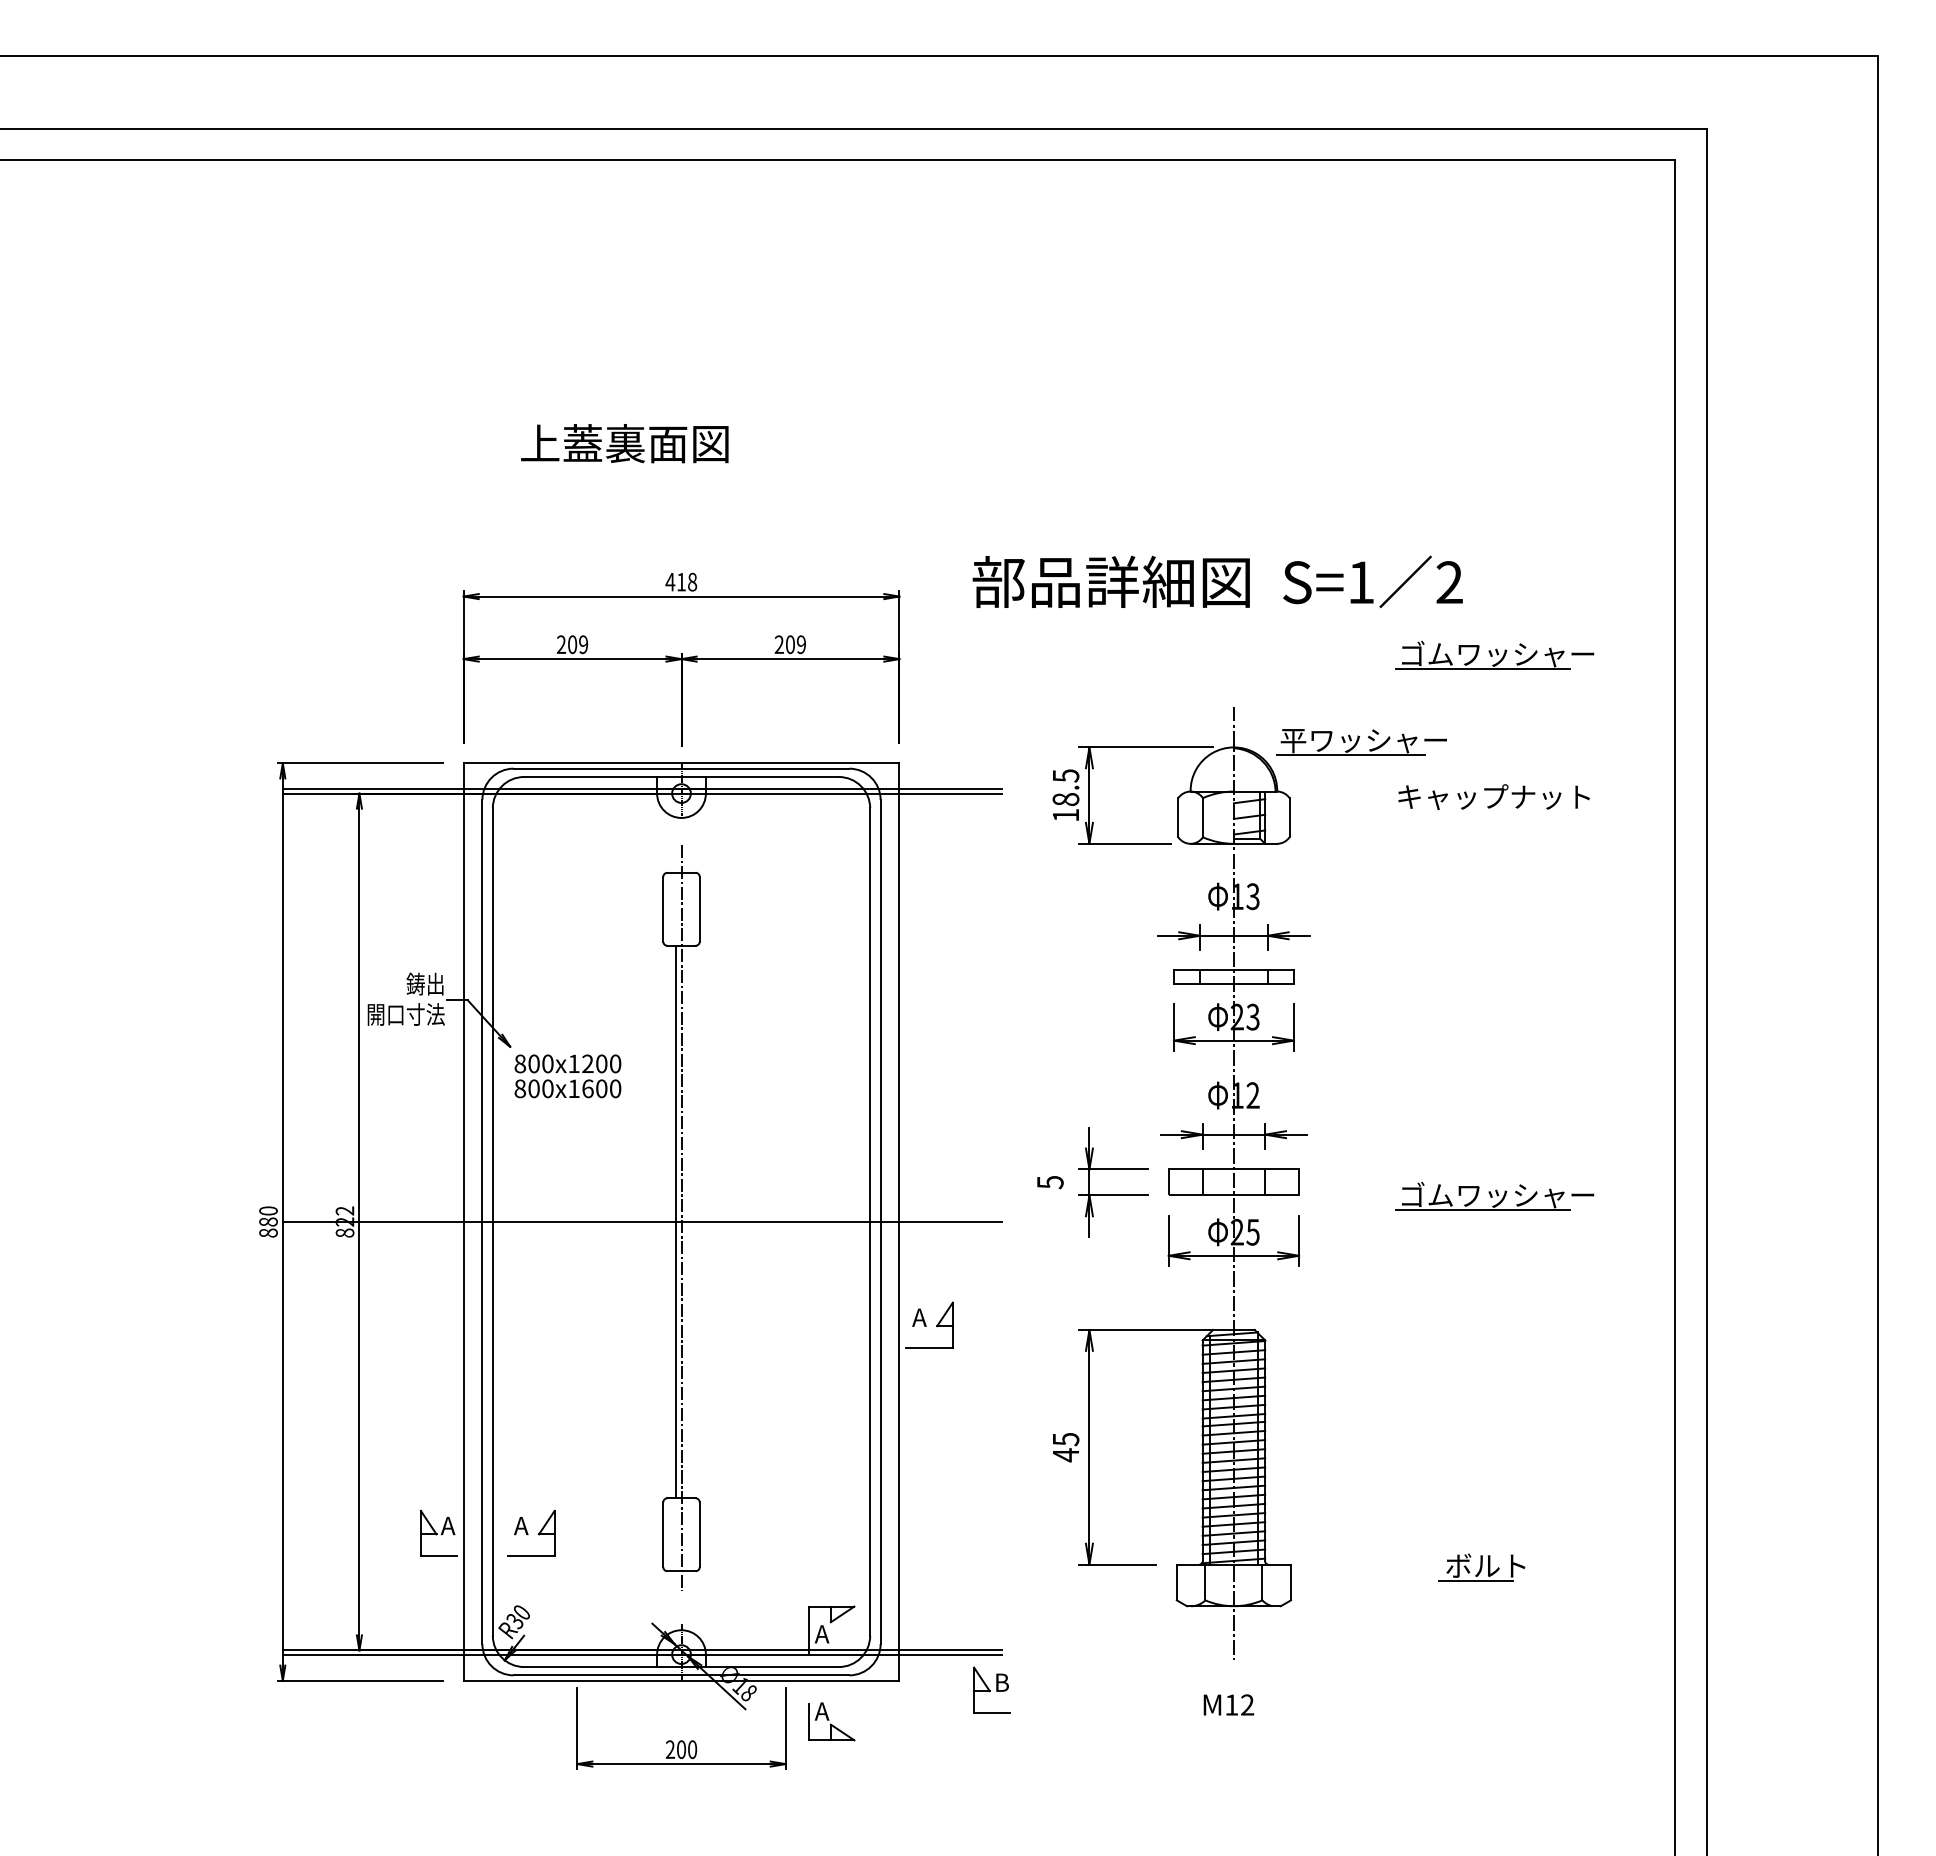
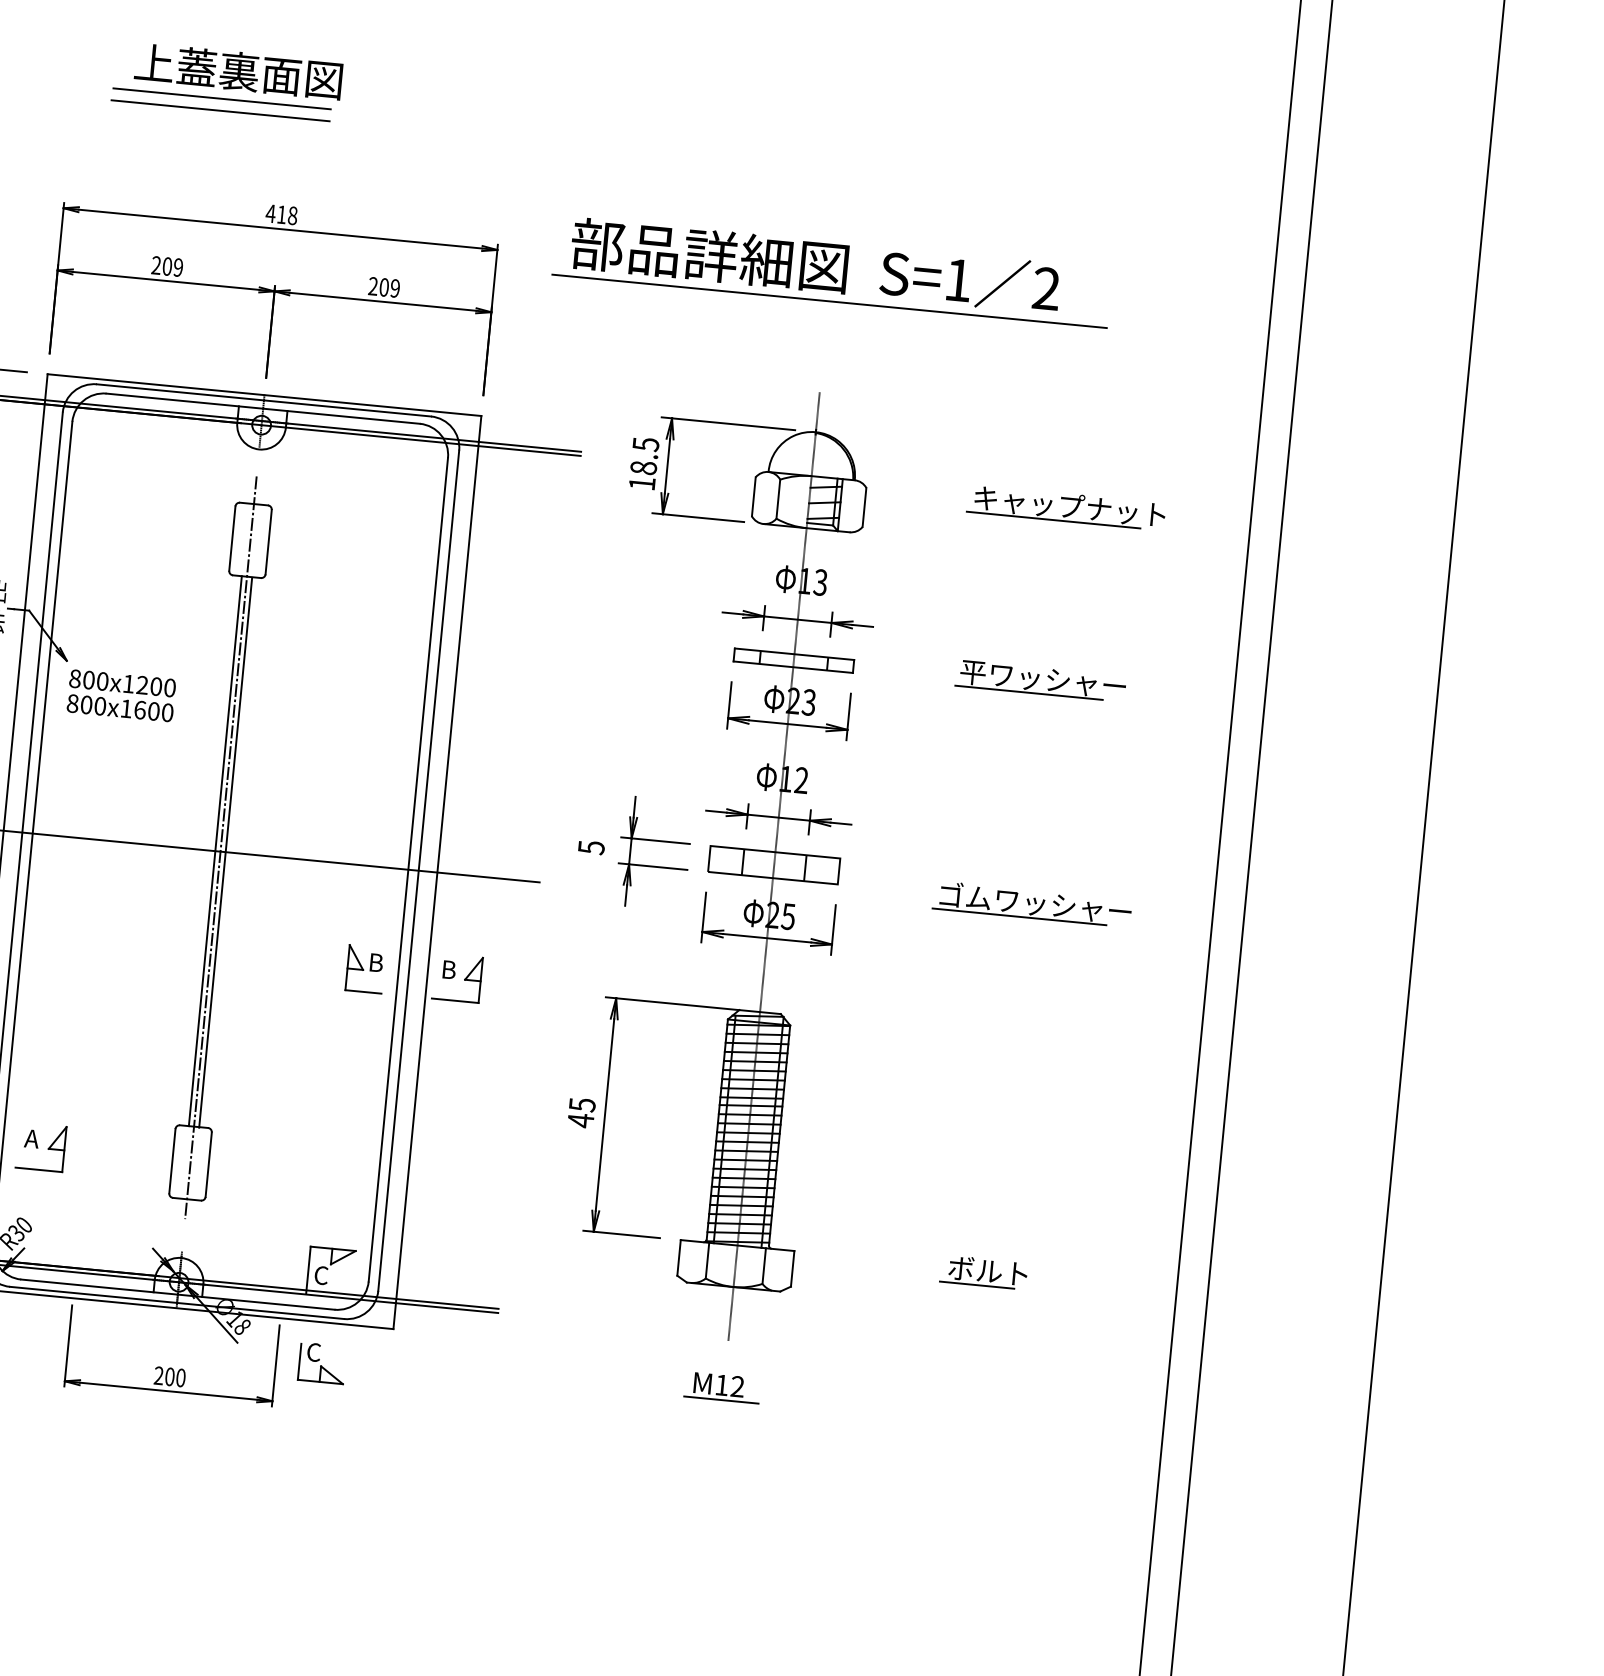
line: (610, 472) -> (221, 98), added
line: (610, 484) -> (220, 110), added
line: (1234, 615) -> (829, 300), added
part: (1494, 654) -> (1084, 364), removed
part: (1361, 742) -> (1040, 680), moved
line: (1478, 812) -> (1053, 520), added
line: (686, 1222) -> (225, 852), added
text: (919, 1317) -> (448, 969), A -> B
text: (821, 1634) -> (320, 1275), A -> C
part: (991, 1689) -> (364, 968), moved
text: (821, 1711) -> (312, 1352), A -> C
line: (1232, 1719) -> (721, 1399), added

